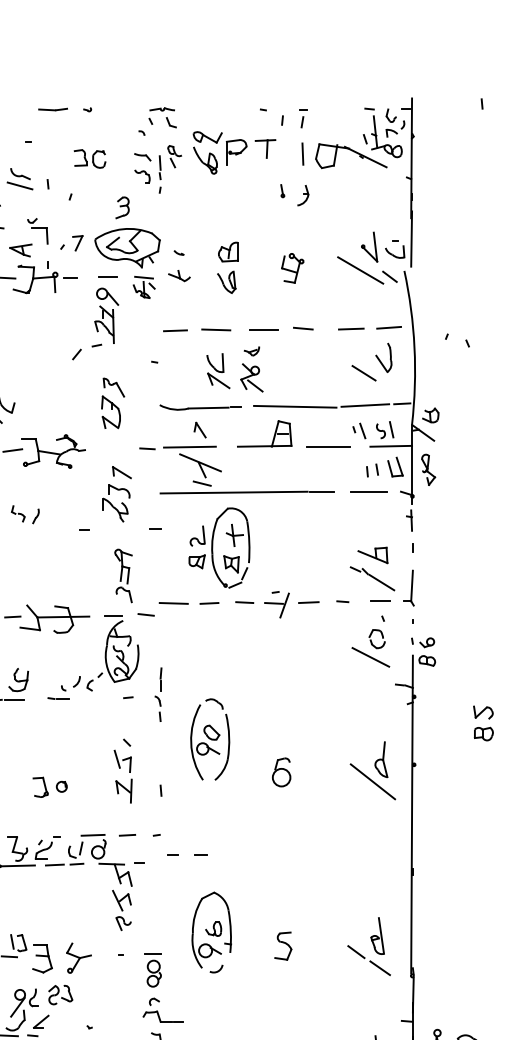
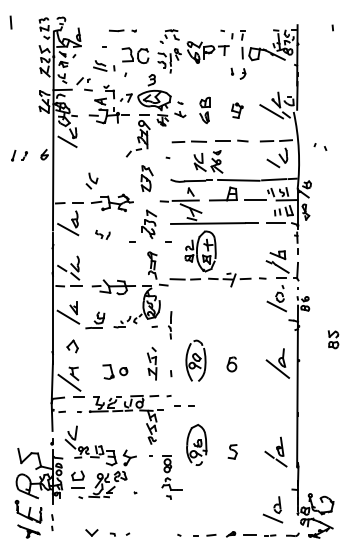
part: (90, 158) -> (135, 55), size x1.67
part: (209, 738) -> (195, 360), moved
part: (50, 786) -> (115, 371), size x1.43

